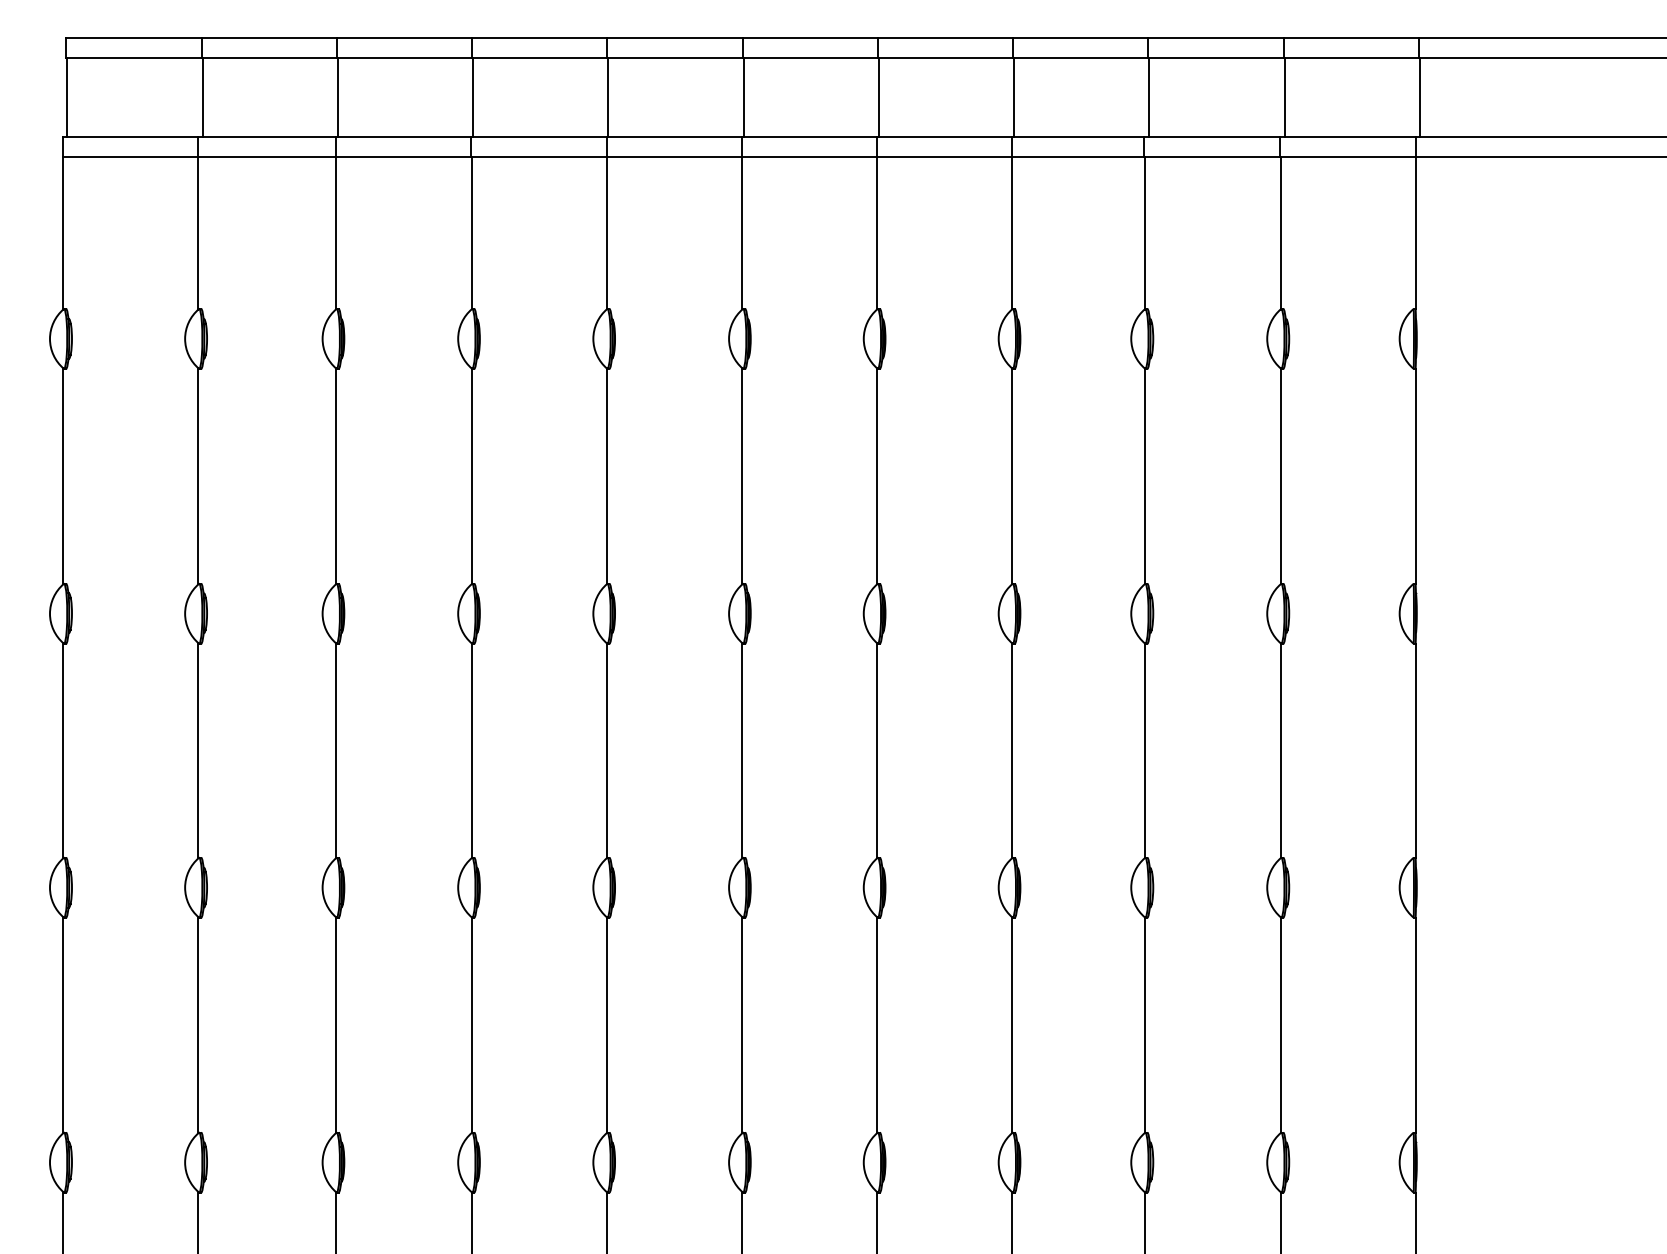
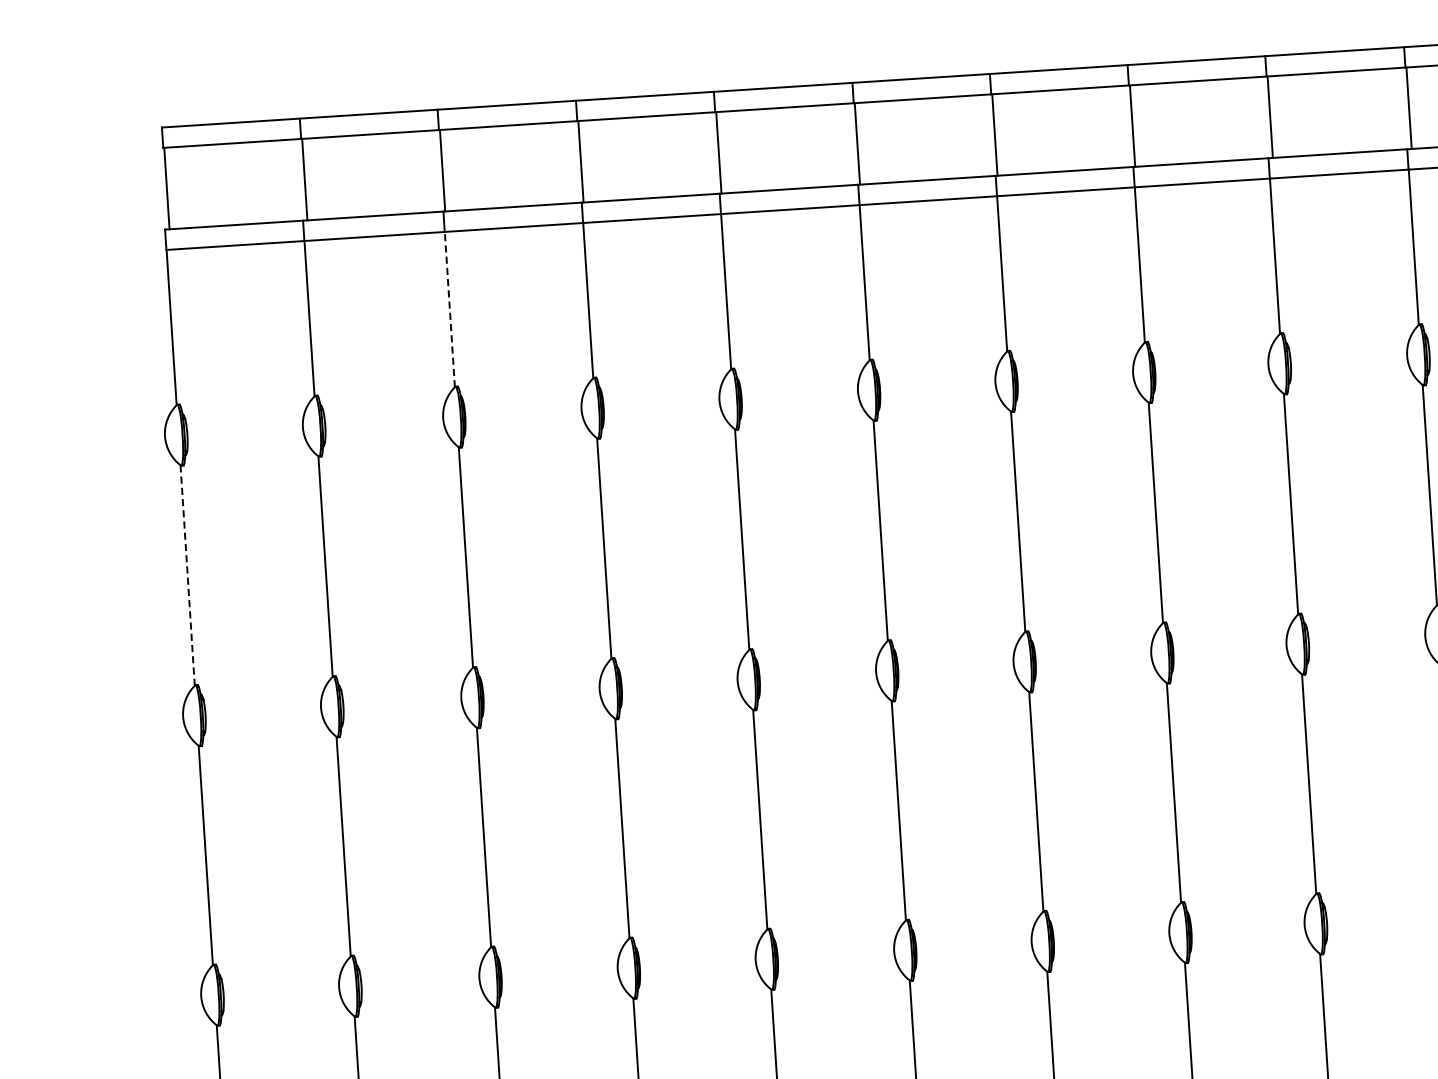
line: (335, 232) -> (449, 308), solid -> dashed
line: (63, 475) -> (187, 574), solid -> dashed

